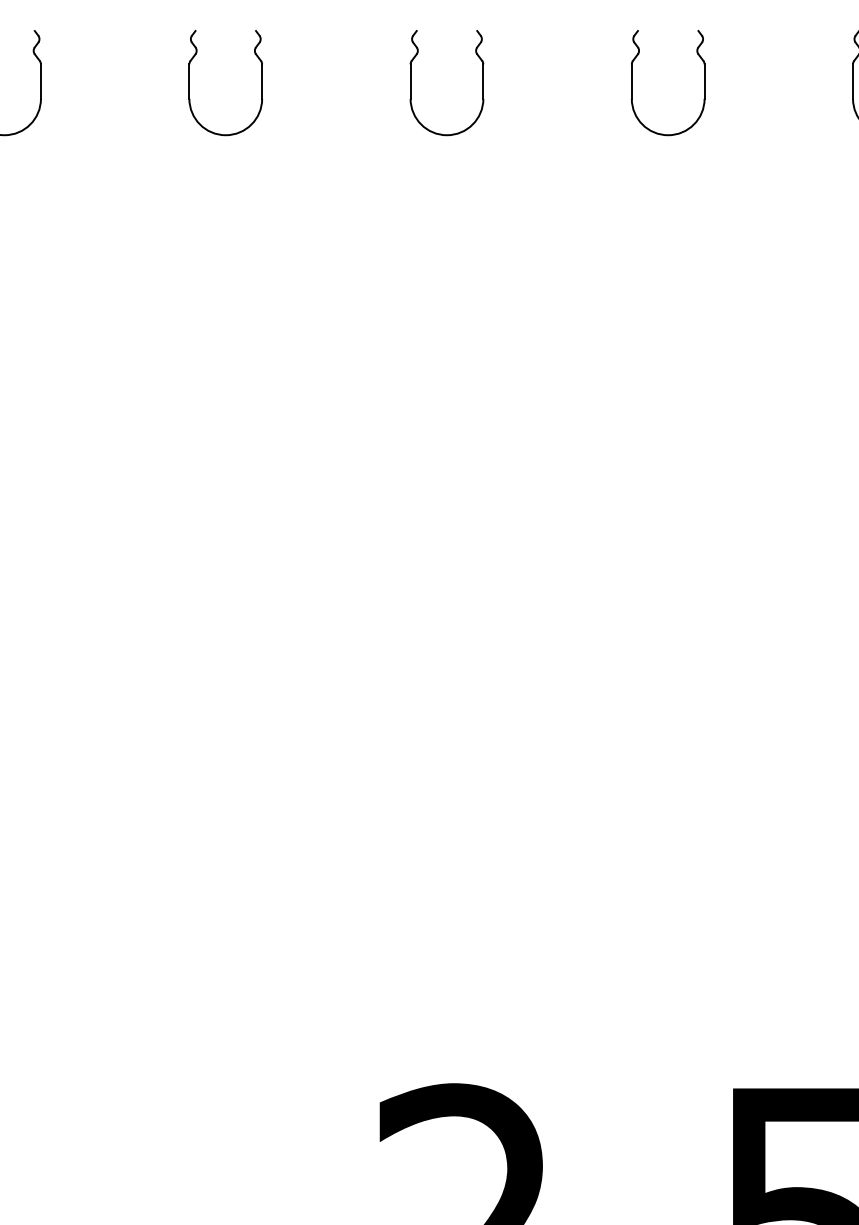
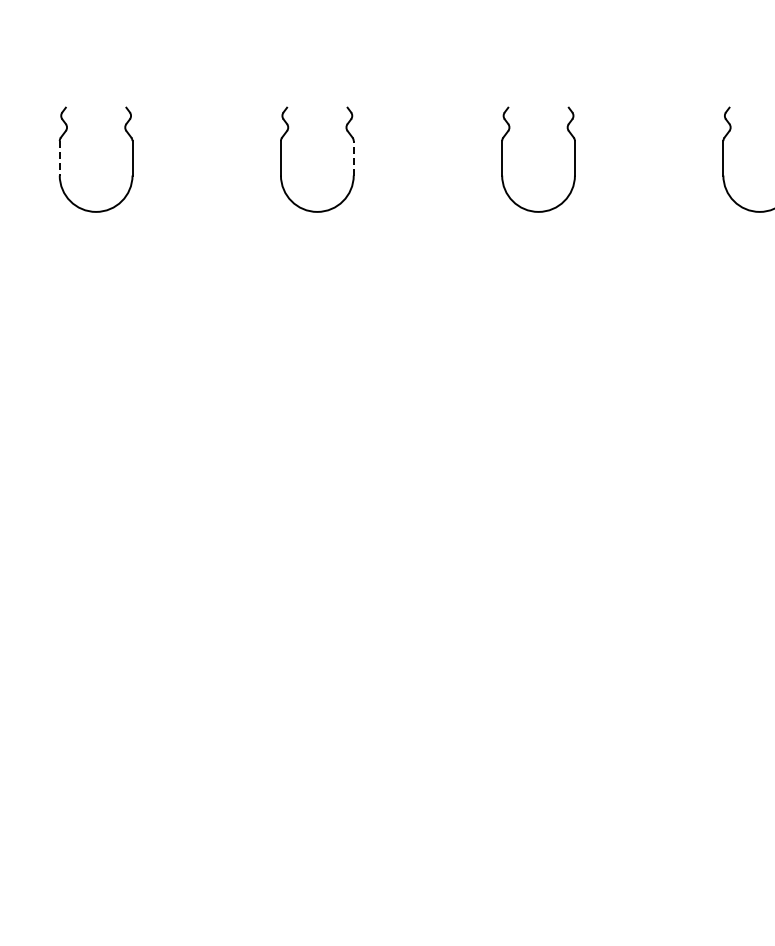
line: (483, 81) -> (353, 158), solid -> dashed
line: (189, 82) -> (59, 159), solid -> dashed

